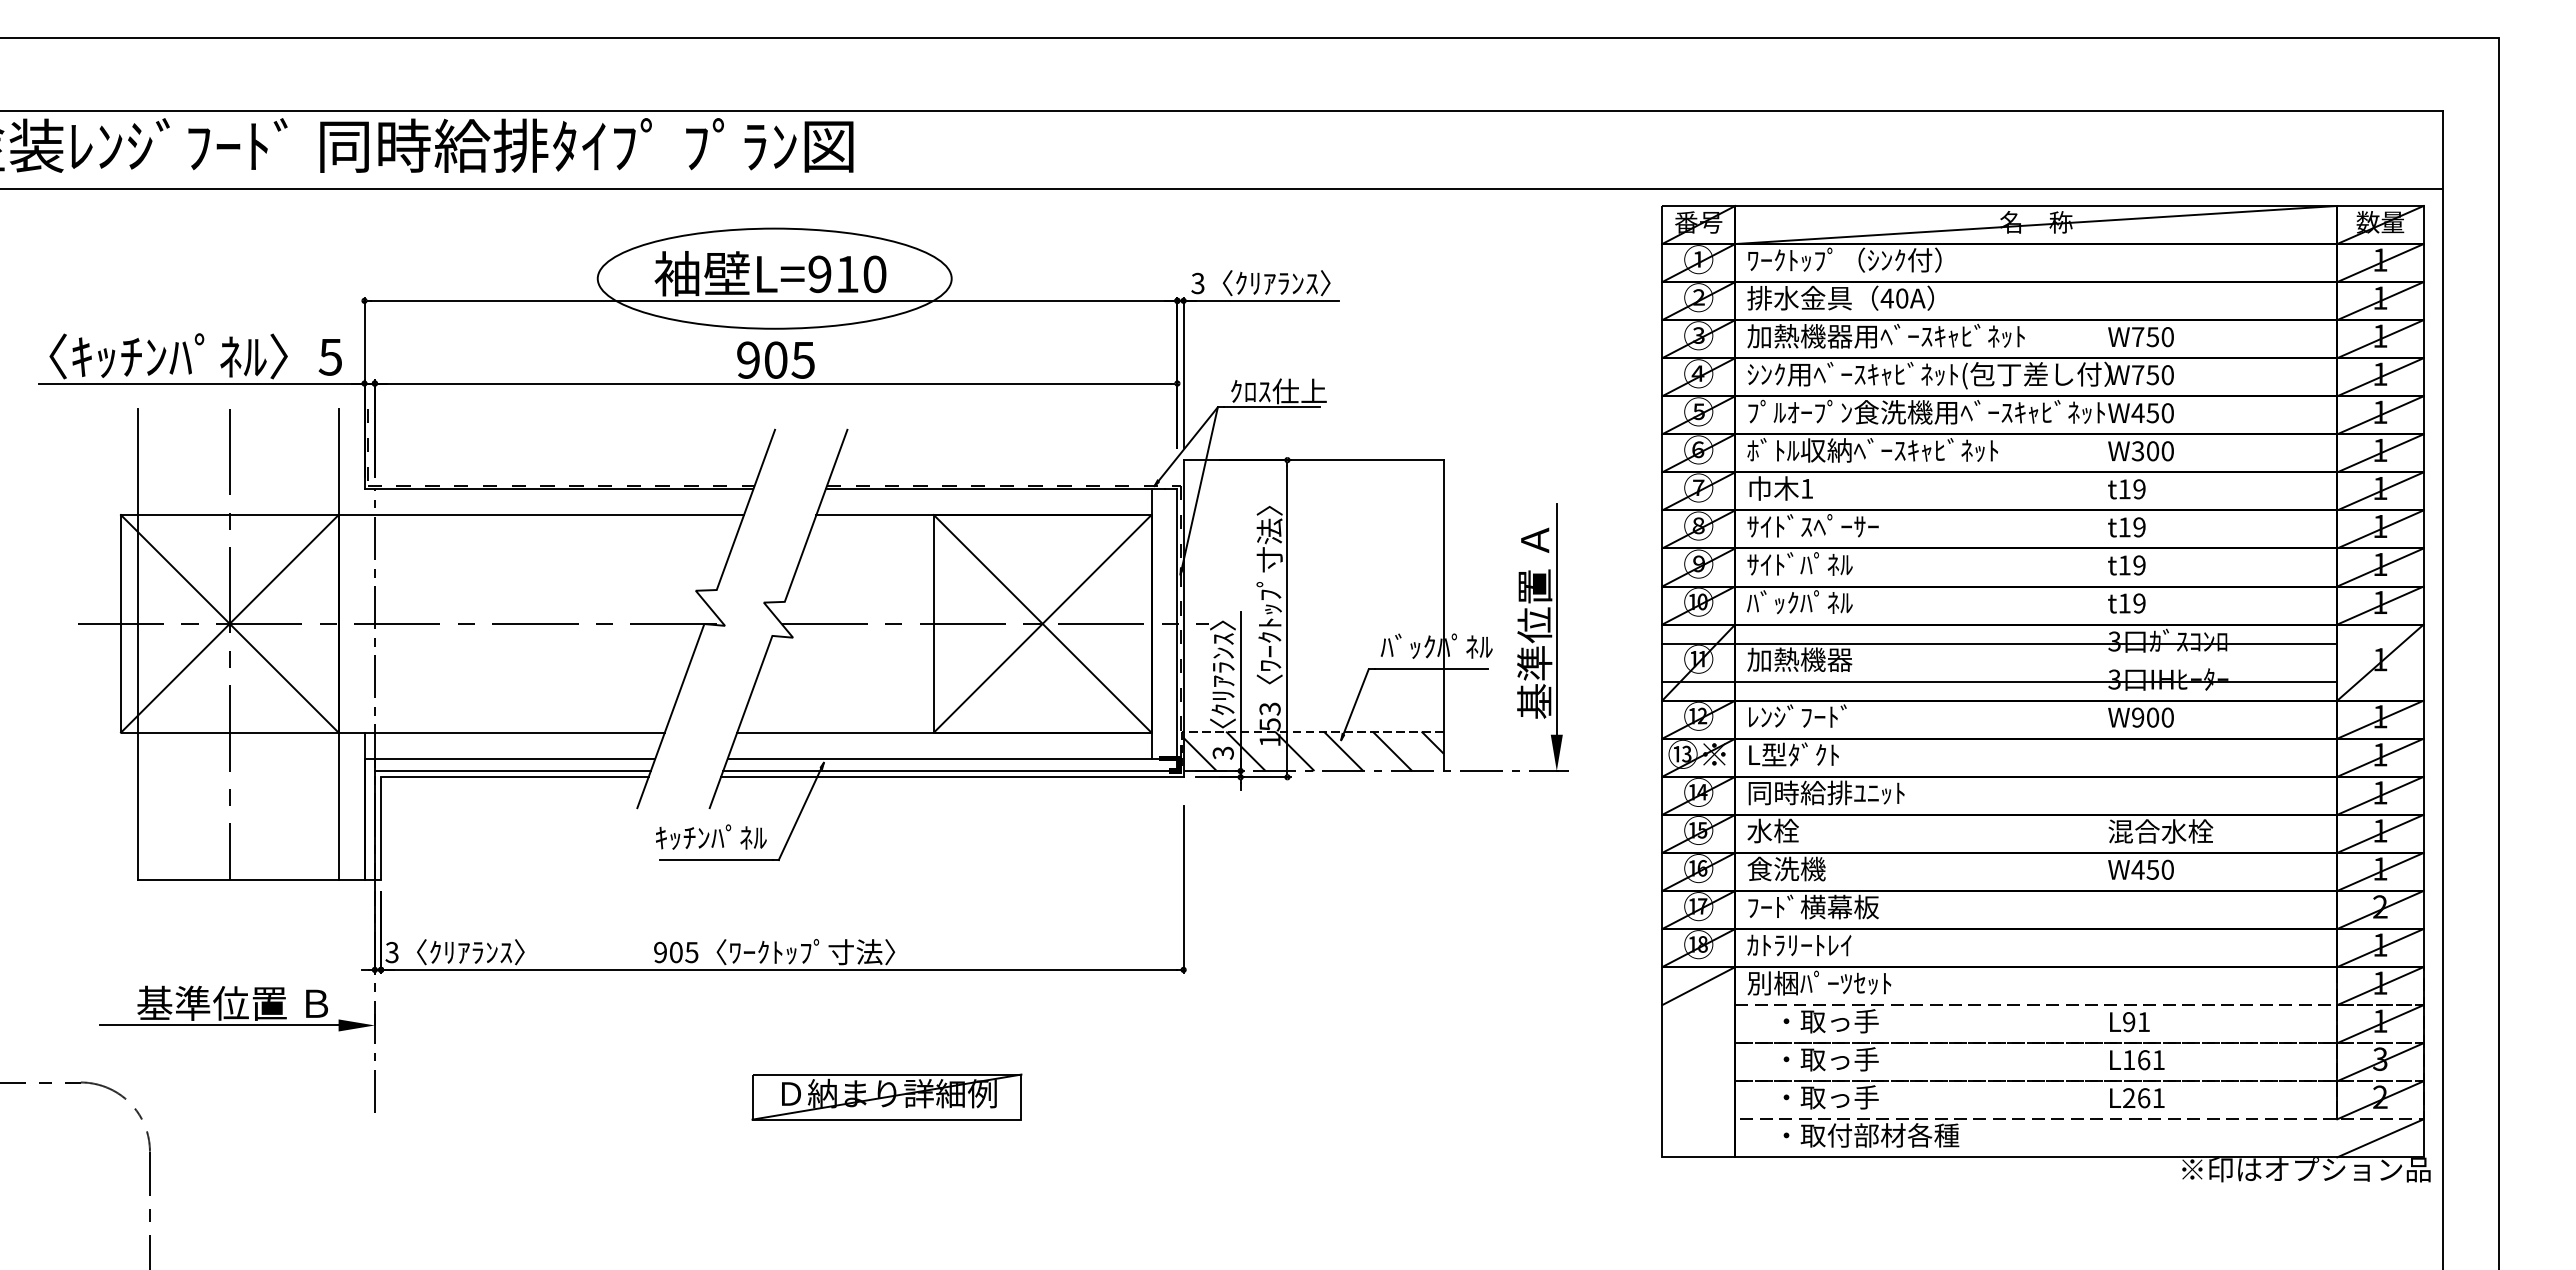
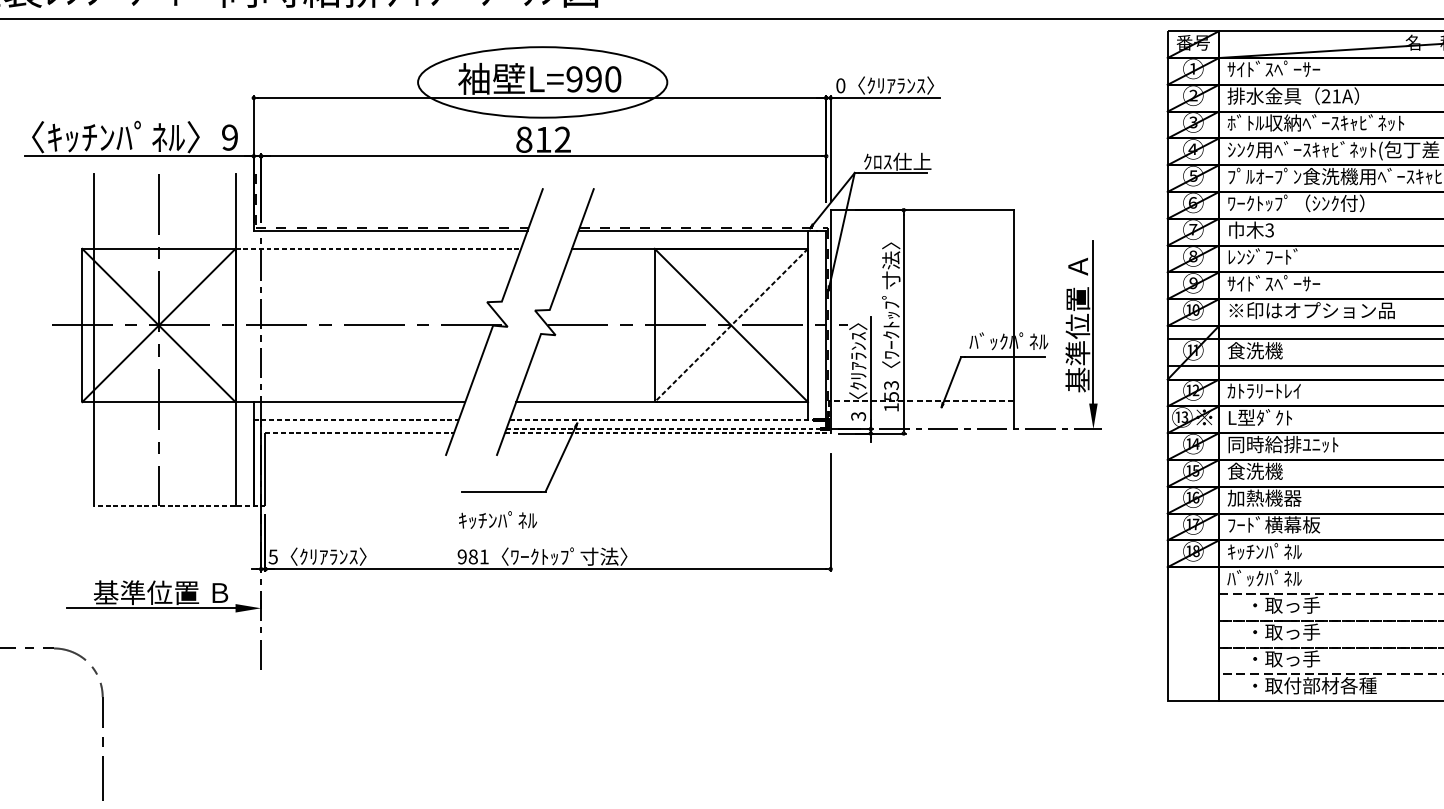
text: (1844, 259) -> (1296, 68), ﾜｰｸﾄｯﾌﾟ（ｼﾝｸ付） -> ｻｲﾄﾞｽﾍﾟｰｻｰ
text: (847, 274) -> (593, 79), L=910 -> L=990
text: (1197, 283) -> (840, 85), 3 -> 0
text: (1894, 298) -> (1331, 96), 40A -> 21A
text: (1885, 335) -> (1324, 122), 加熱機器用ﾍﾞｰｽｷｬﾋﾞﾈｯﾄ -> ﾎﾞﾄﾙ収納ﾍﾞｰｽｷｬﾋﾞﾈｯﾄ
text: (329, 356) -> (229, 137), 5 -> 9
text: (775, 359) -> (543, 139), 905 -> 812
text: (1872, 449) -> (1315, 202), ﾎﾞﾄﾙ収納ﾍﾞｰｽｷｬﾋﾞﾈｯﾄ -> ﾜｰｸﾄｯﾌﾟ（ｼﾝｸ付）
text: (1806, 488) -> (1269, 230), 1 -> 3
line: (541, 515) -> (378, 249), solid -> dashed
text: (1812, 525) -> (1273, 256), ｻｲﾄﾞｽﾍﾟｰｻｰ -> ﾚﾝｼﾞﾌｰﾄﾞ
text: (1839, 563) -> (1292, 282), ｻｲﾄﾞﾊﾟﾈﾙ -> ｻｲﾄﾞｽﾍﾟｰｻｰ
text: (1865, 602) -> (1310, 310), ﾊﾞｯｸﾊﾟﾈﾙ -> ※印はオプション品
line: (1042, 623) -> (731, 325), solid -> dashed
text: (1799, 659) -> (1264, 350), 加熱機器 -> 食洗機
text: (1799, 715) -> (1264, 390), ﾚﾝｼﾞﾌｰﾄﾞ -> ｶﾄﾗﾘｰﾄﾚｲ
hatch: (1313, 751) -> (922, 415), removed
line: (510, 758) -> (356, 420), solid -> dashed
line: (952, 758) -> (667, 420), solid -> dashed
line: (512, 771) -> (358, 429), removed
line: (950, 771) -> (666, 429), solid -> dashed
line: (514, 777) -> (359, 433), solid -> dashed
line: (952, 777) -> (667, 433), solid -> dashed
text: (1786, 830) -> (1255, 471), 水栓 -> 食洗機
text: (711, 836) -> (498, 519), moved
text: (1799, 868) -> (1264, 497), 食洗機 -> 加熱機器
line: (259, 879) -> (179, 505), solid -> dashed
text: (1799, 944) -> (1264, 551), ｶﾄﾗﾘｰﾄﾚｲ -> ｷｯﾁﾝﾊﾟﾈﾙ
text: (392, 951) -> (273, 556), 3 -> 5
text: (683, 952) -> (478, 556), 905 -> 981
text: (1819, 982) -> (1278, 578), 別梱ﾊﾟｰﾂｾｯﾄ -> ﾊﾞｯｸﾊﾟﾈﾙ
line: (1698, 986) -> (1193, 580), removed
part: (886, 1096) -> (621, 658), removed

